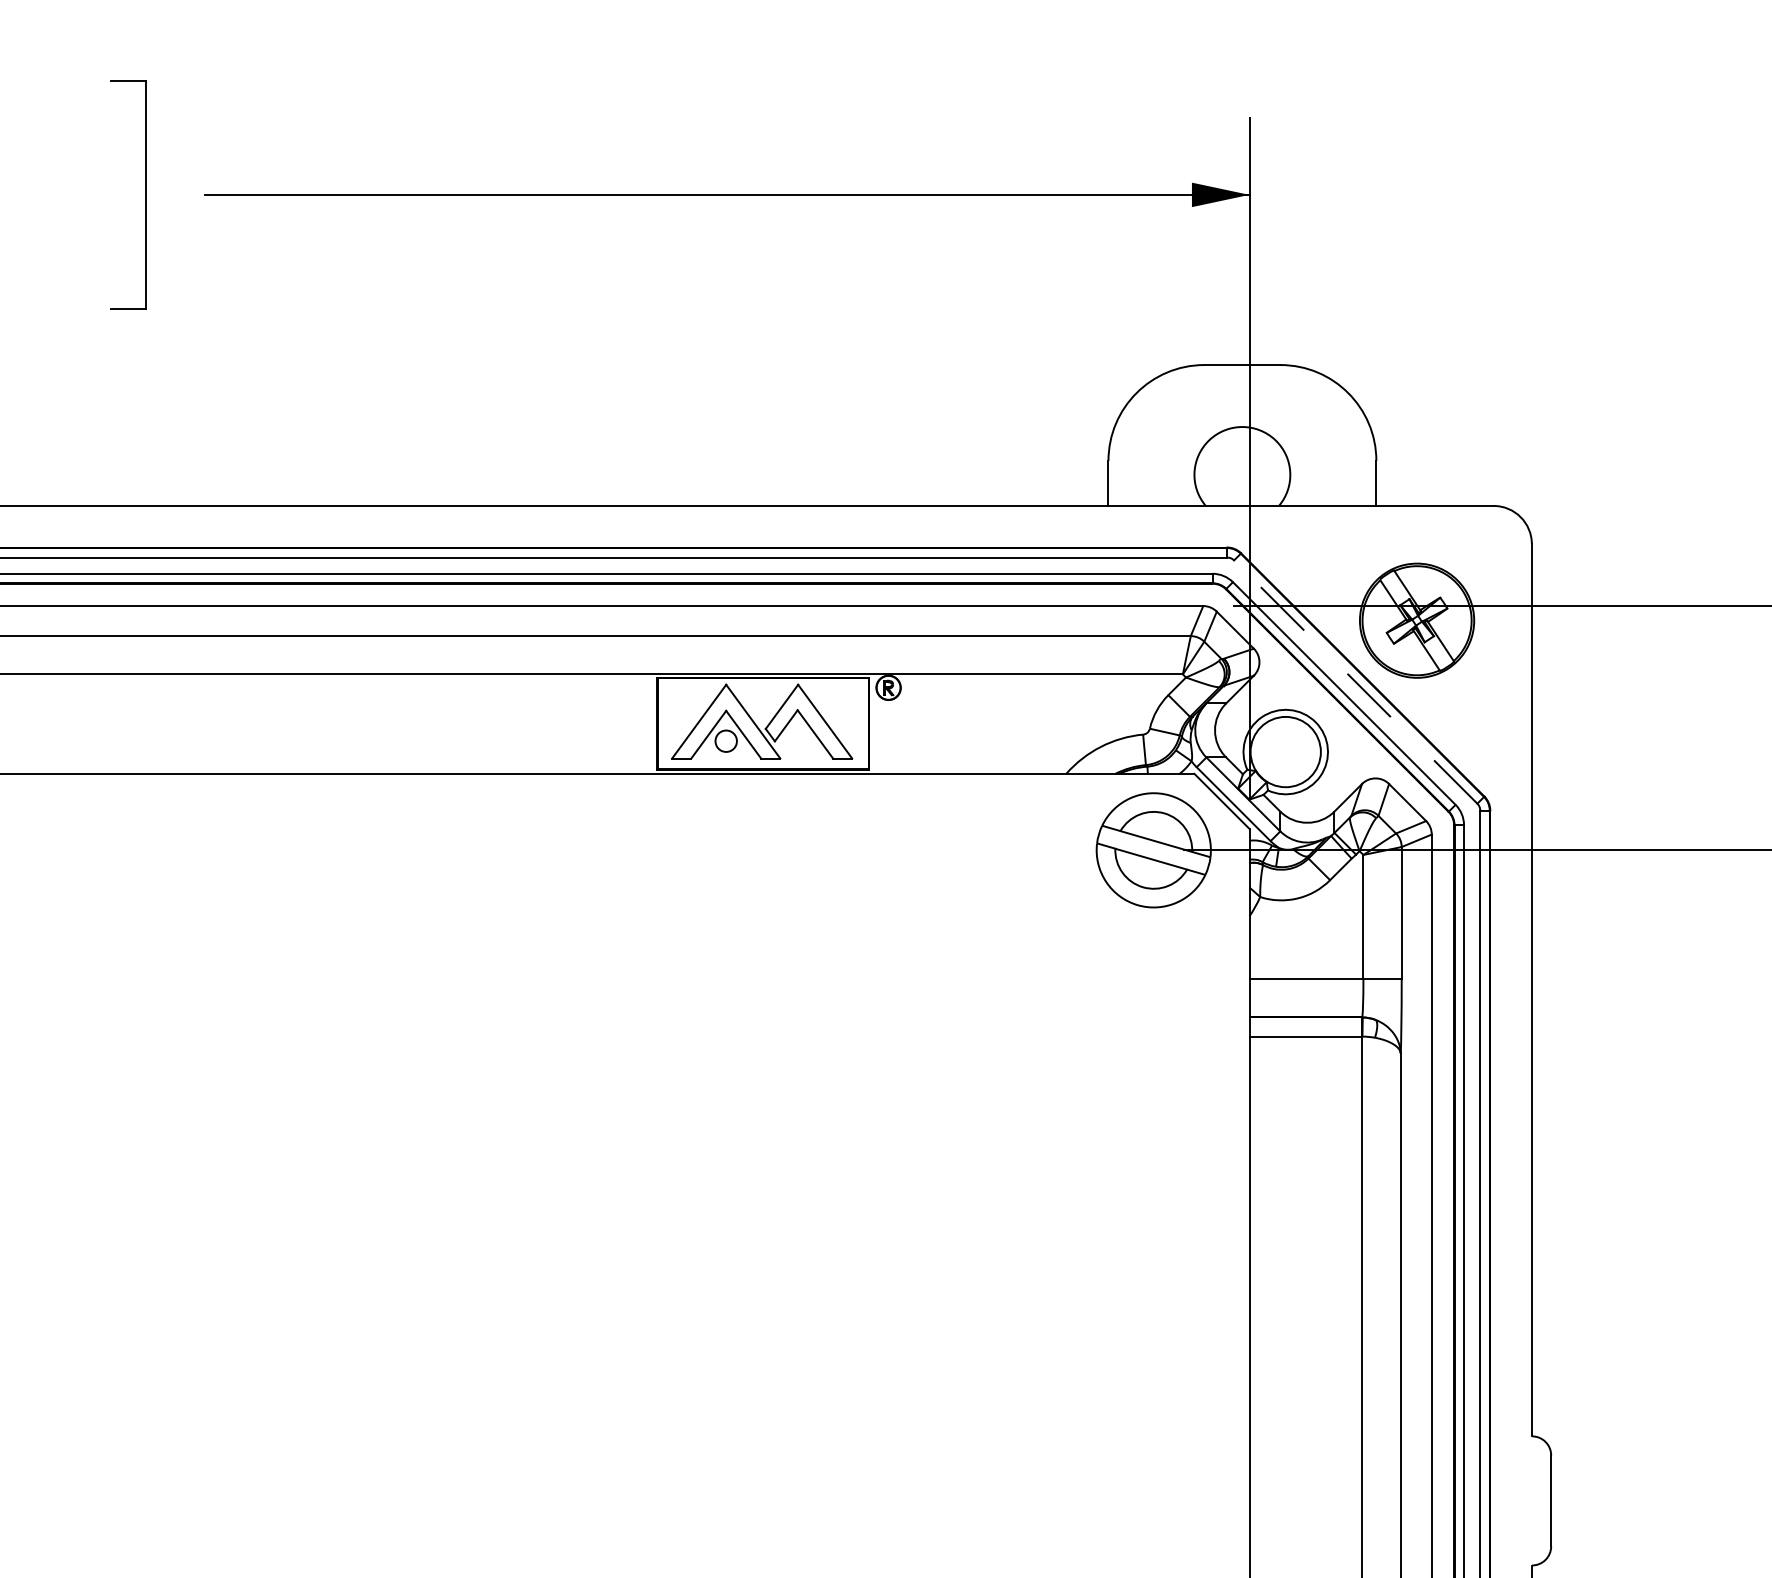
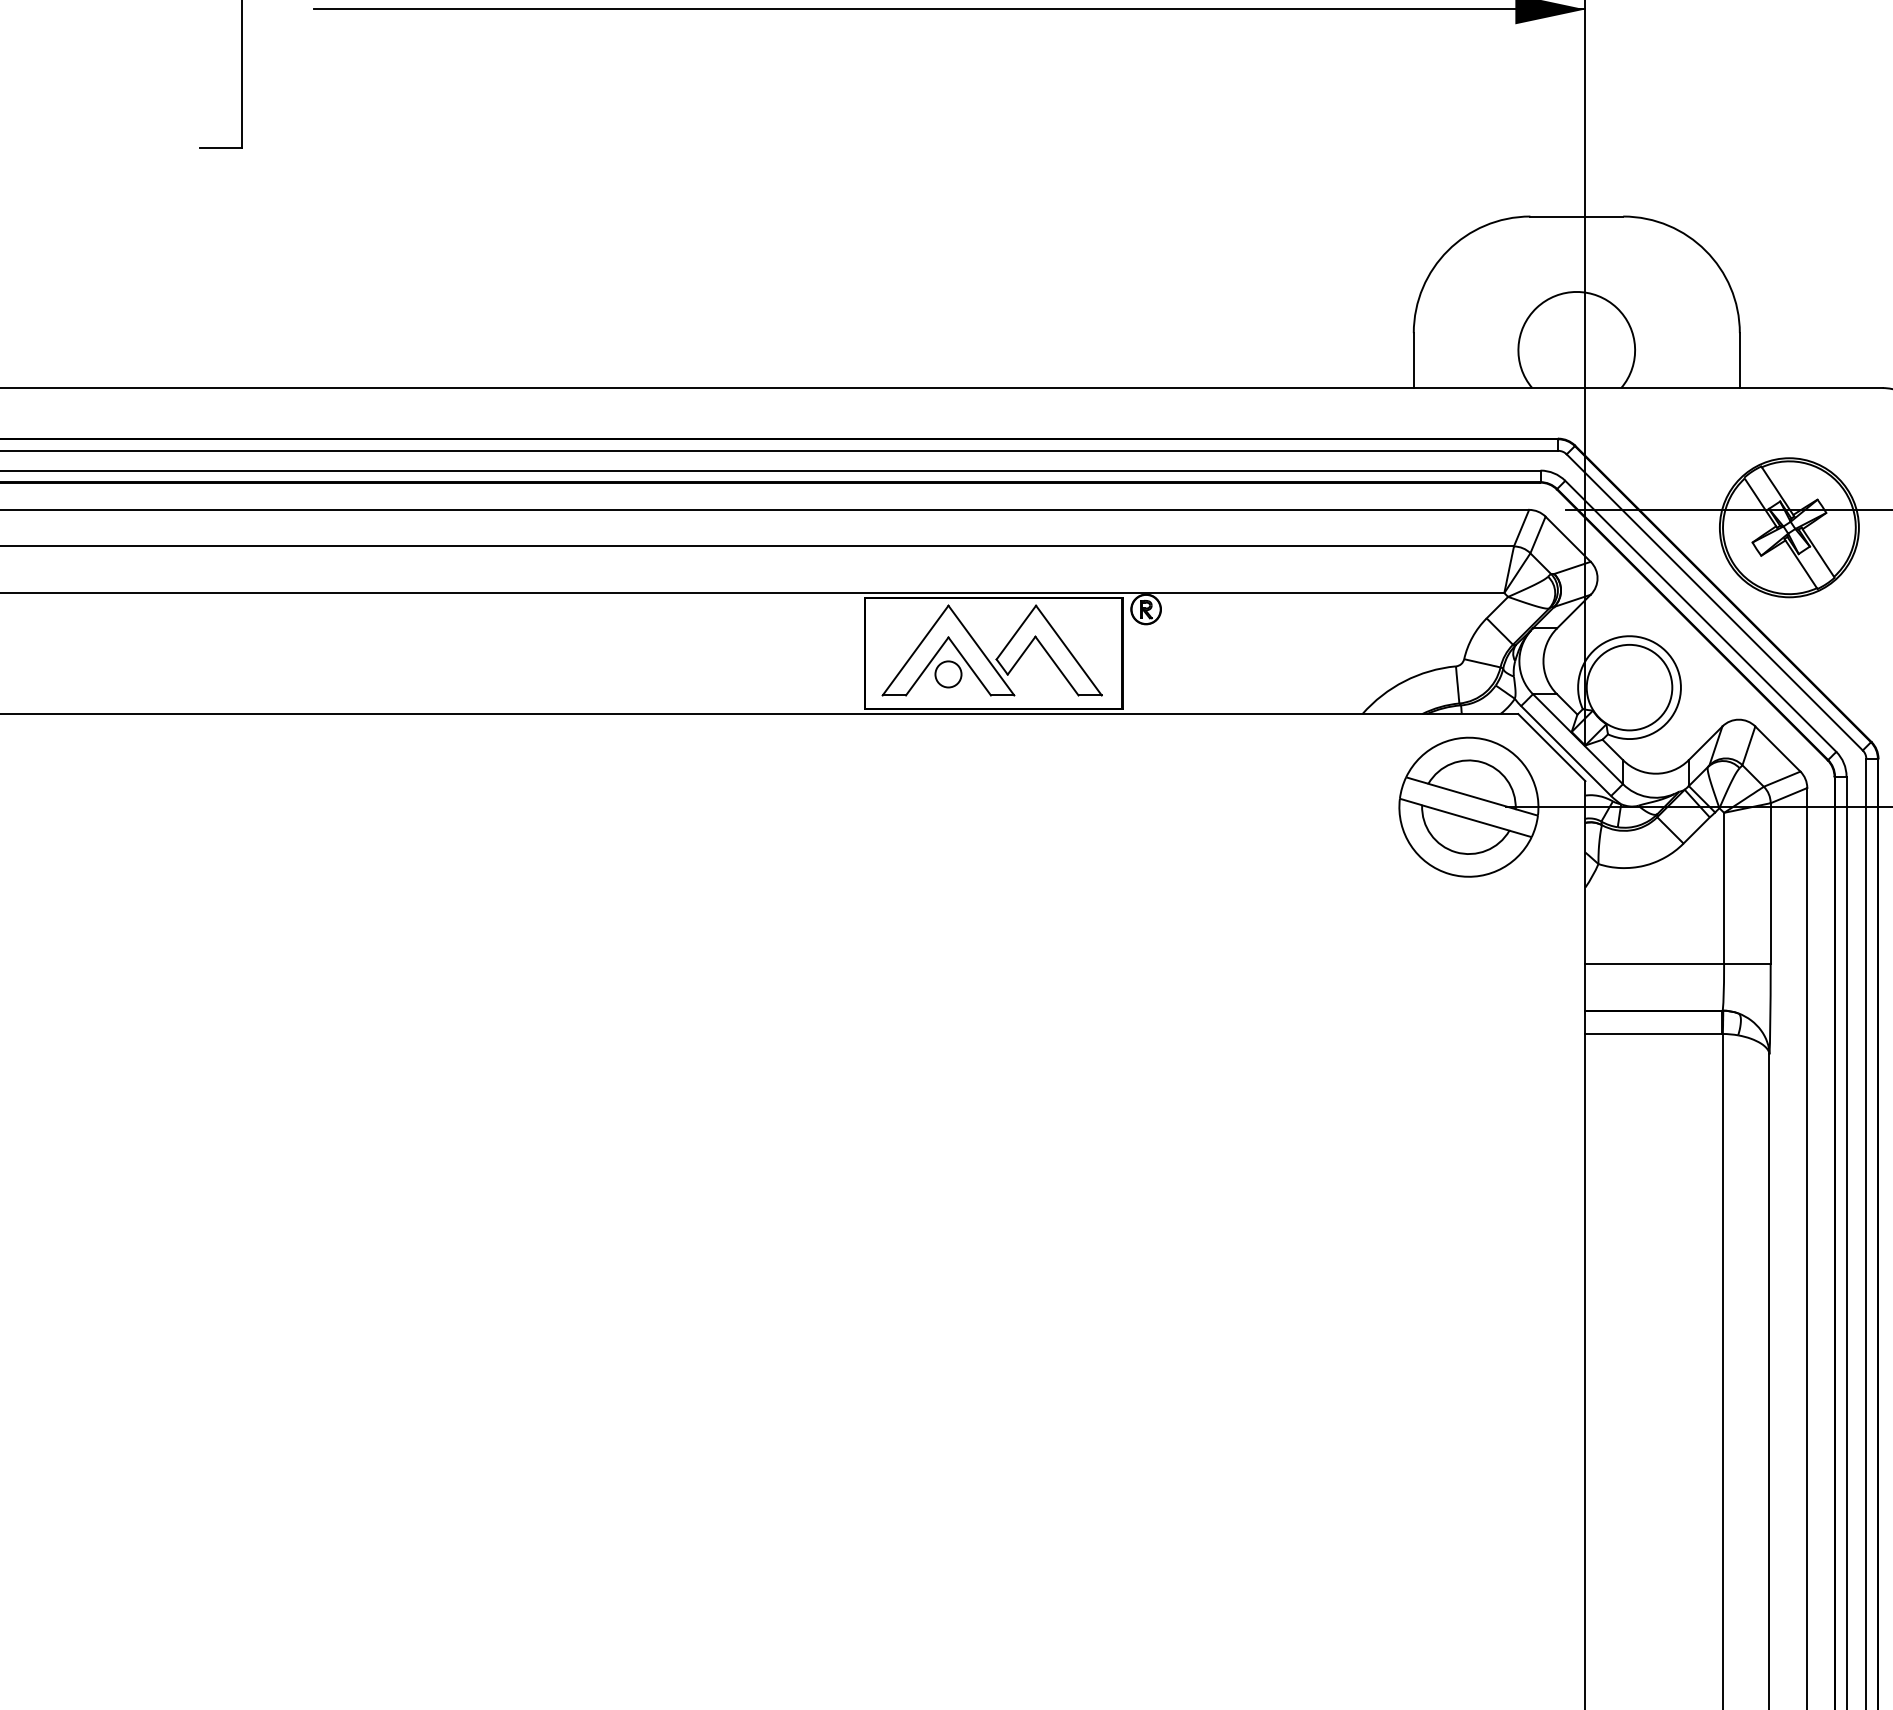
line: (1355, 681) -> (1714, 601), dashed -> solid

